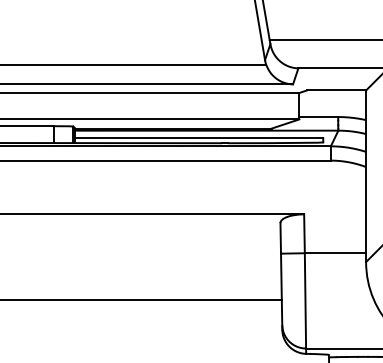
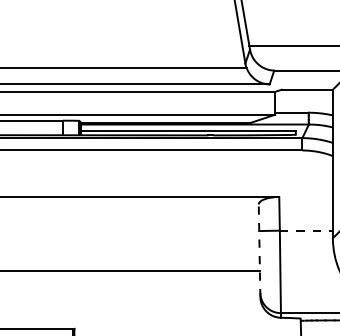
line: (335, 253) -> (306, 230), solid -> dashed
line: (281, 276) -> (259, 250), solid -> dashed

